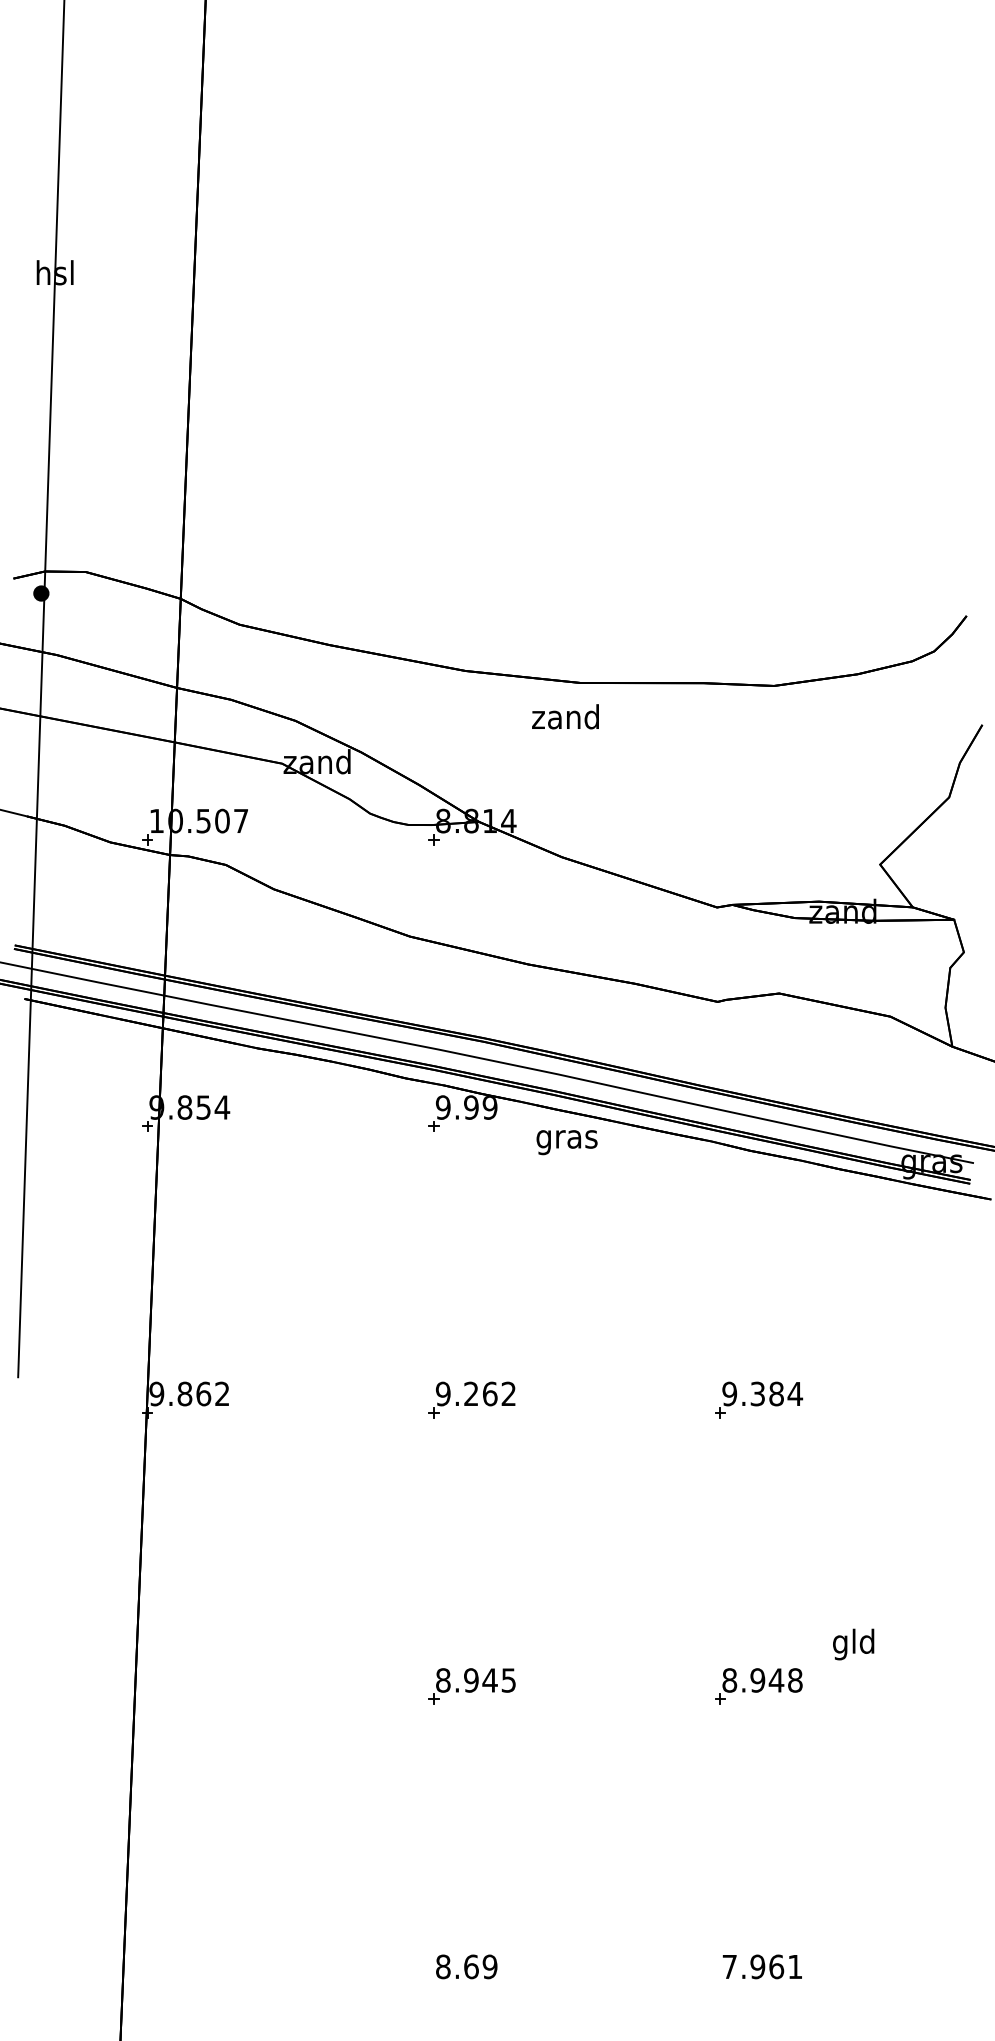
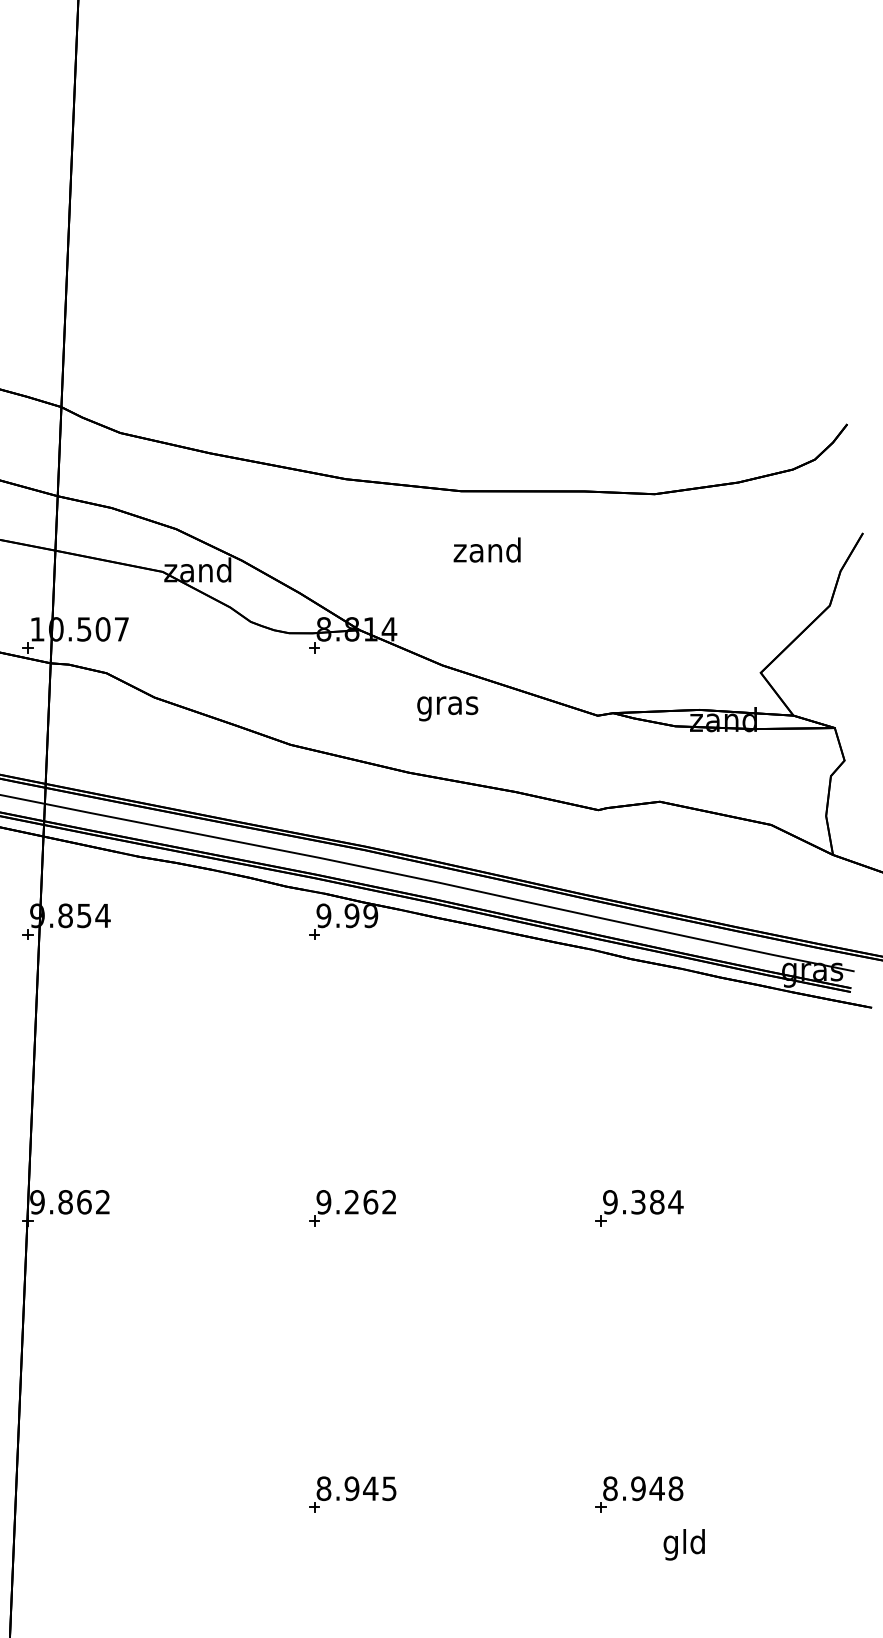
text: (565, 716) -> (487, 549), moved
text: (566, 1142) -> (447, 708), moved
text: (853, 1644) -> (684, 1544), moved

